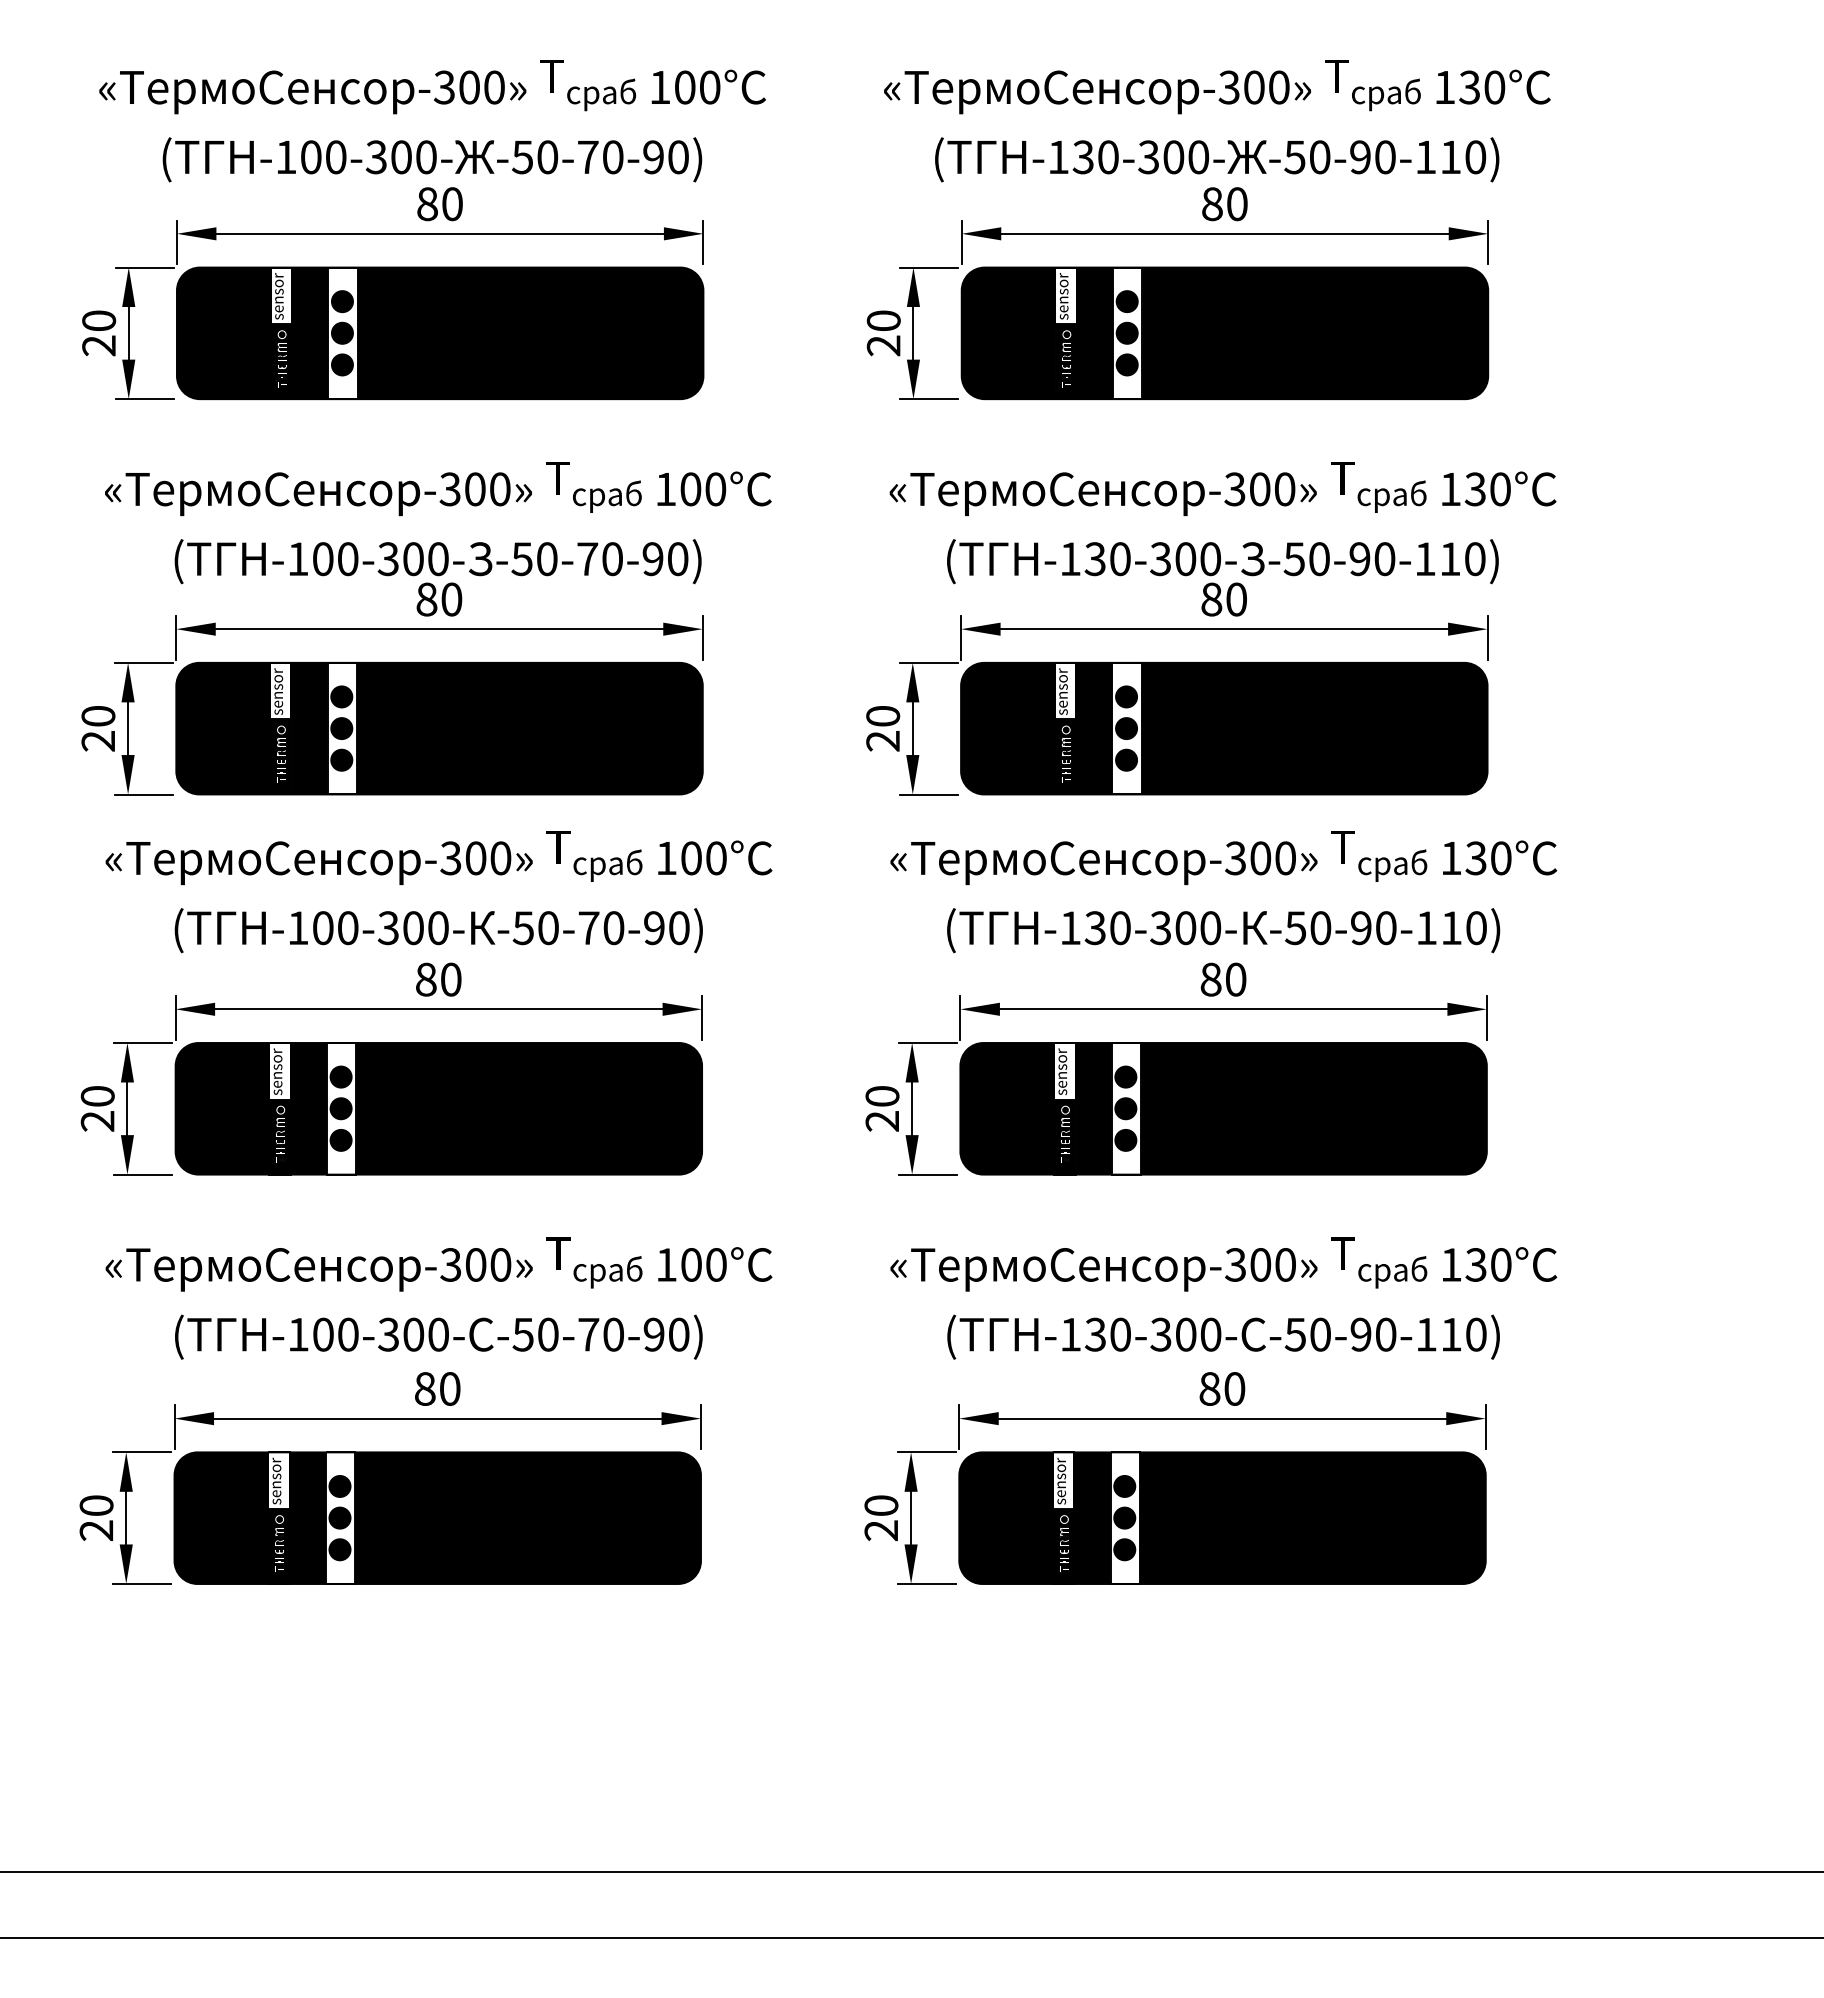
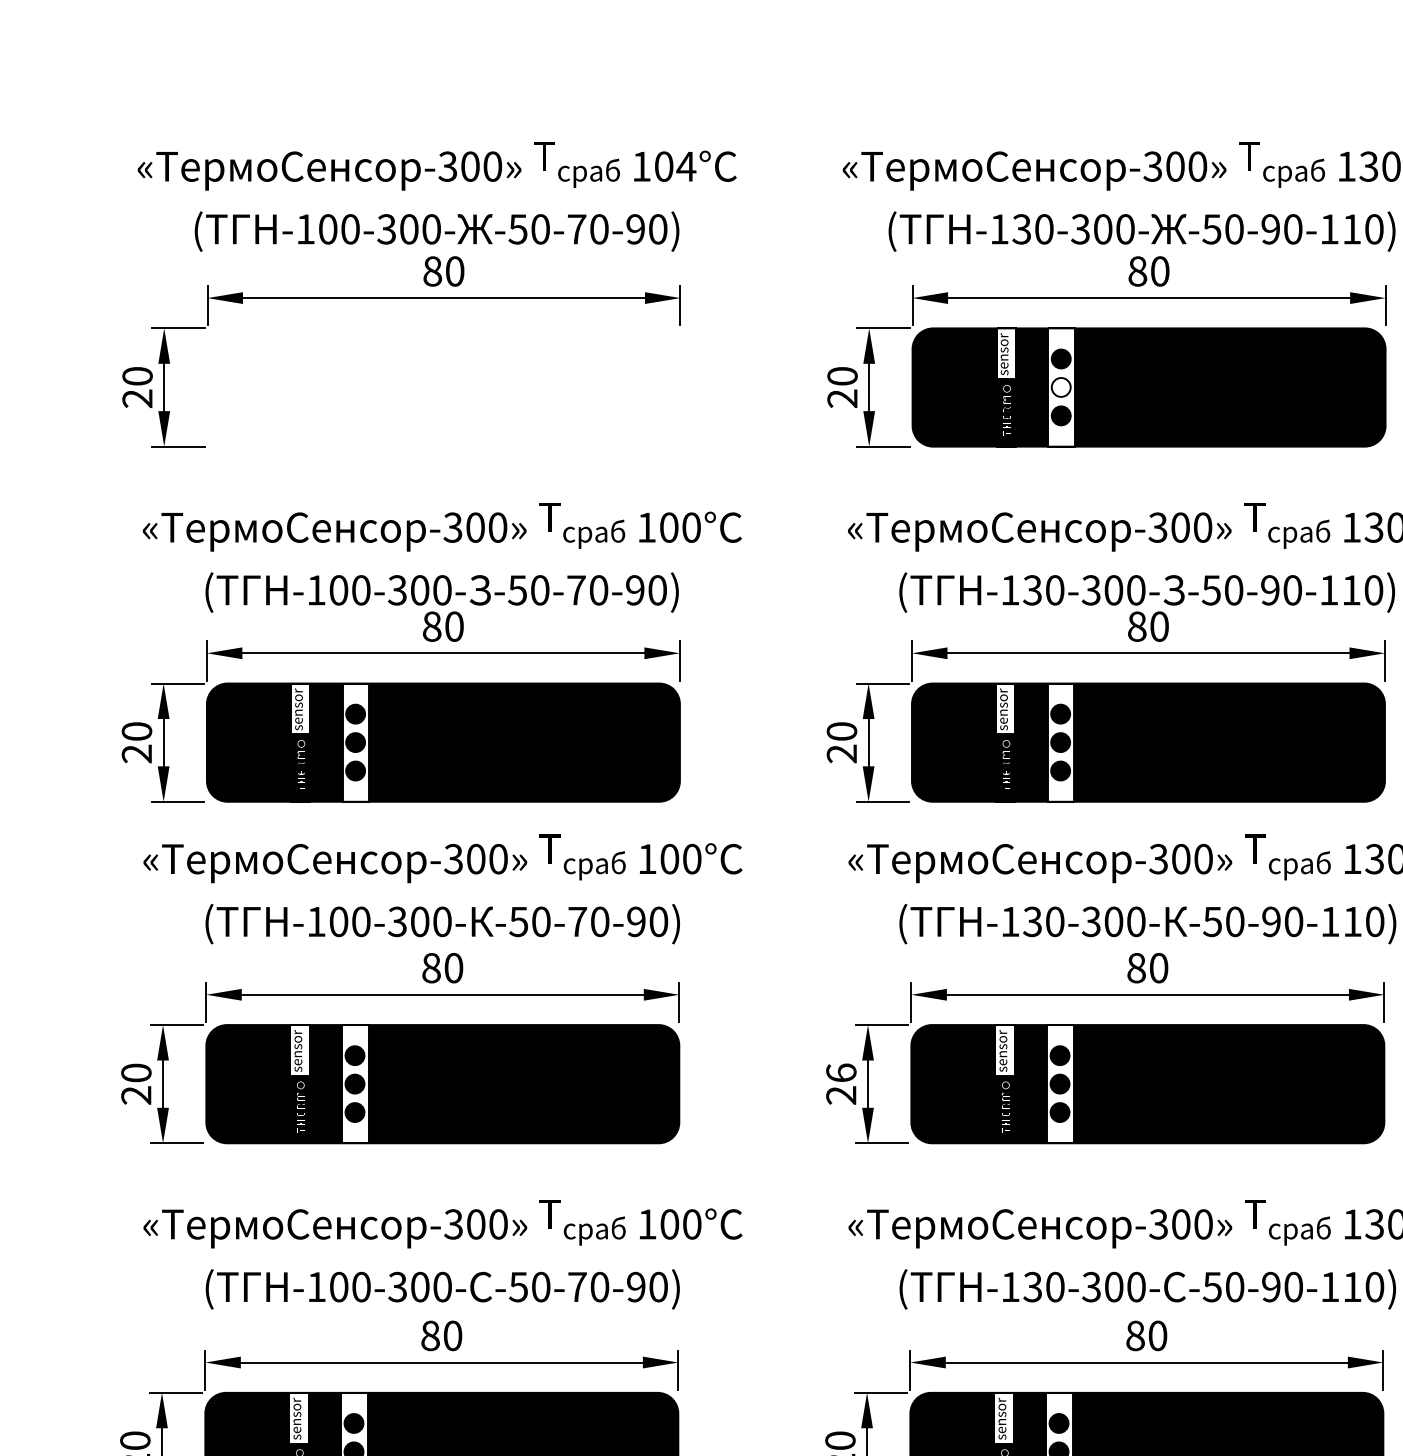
text: (709, 87) -> (685, 166), 100° -> 104°
fill: (1126, 332) -> (1060, 386), removed
part: (440, 333) -> (444, 387), removed
text: (882, 1095) -> (841, 1072), 20 -> 26

